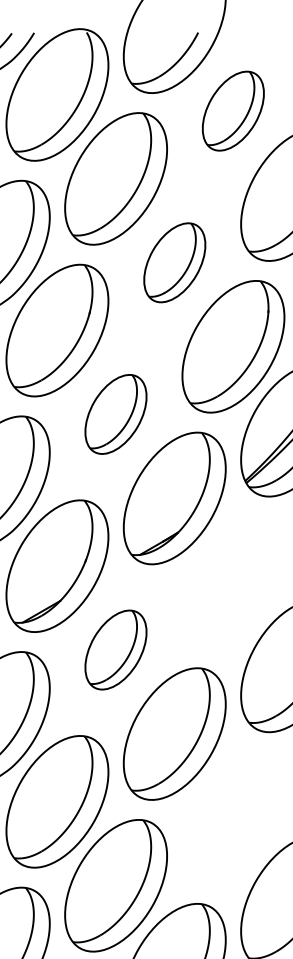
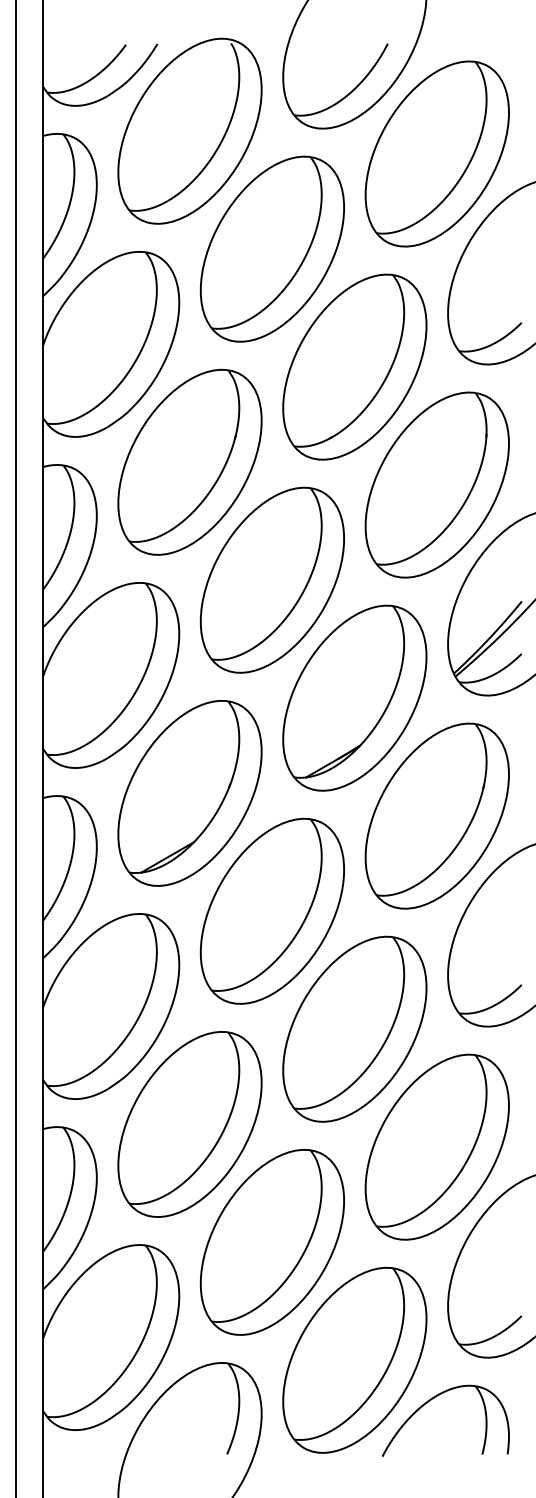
part: (232, 110) -> (436, 153), size x1.67
part: (174, 262) -> (354, 366), size x1.67
part: (115, 413) -> (271, 579), size x1.67
part: (232, 581) -> (436, 815), added
part: (115, 649) -> (271, 910), size x1.67
part: (232, 817) -> (436, 1146), added

